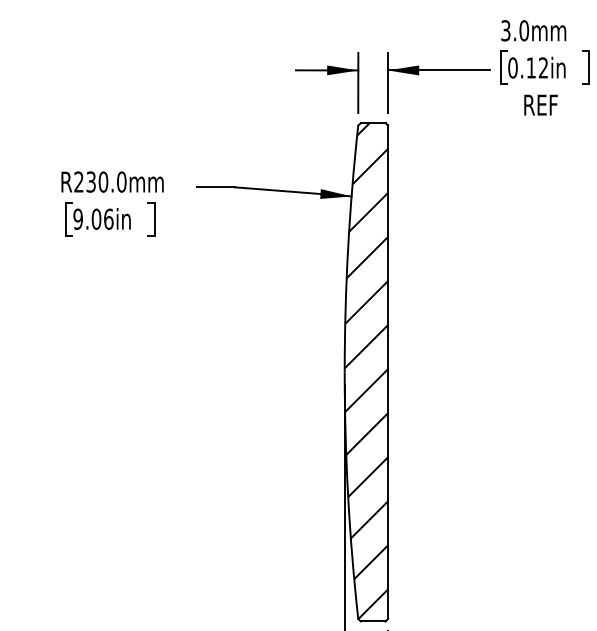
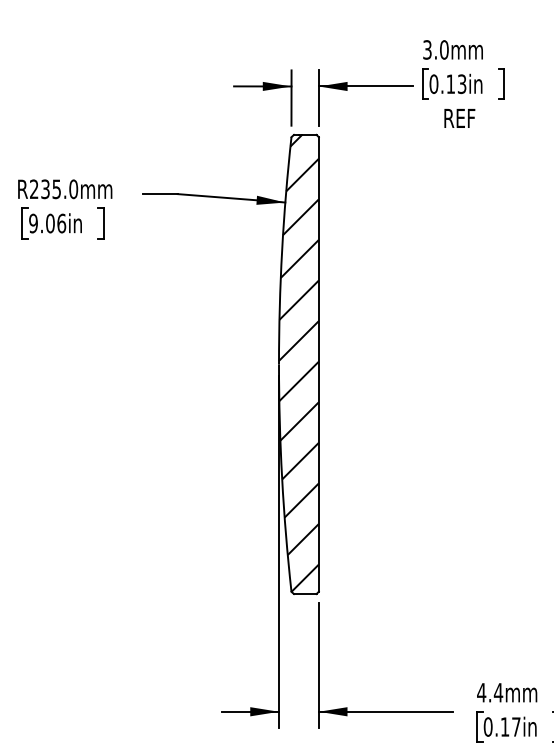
text: (542, 68) -> (461, 84), 0.12in -> 0.13in
text: (103, 182) -> (56, 189), R230.0mm -> R235.0mm

